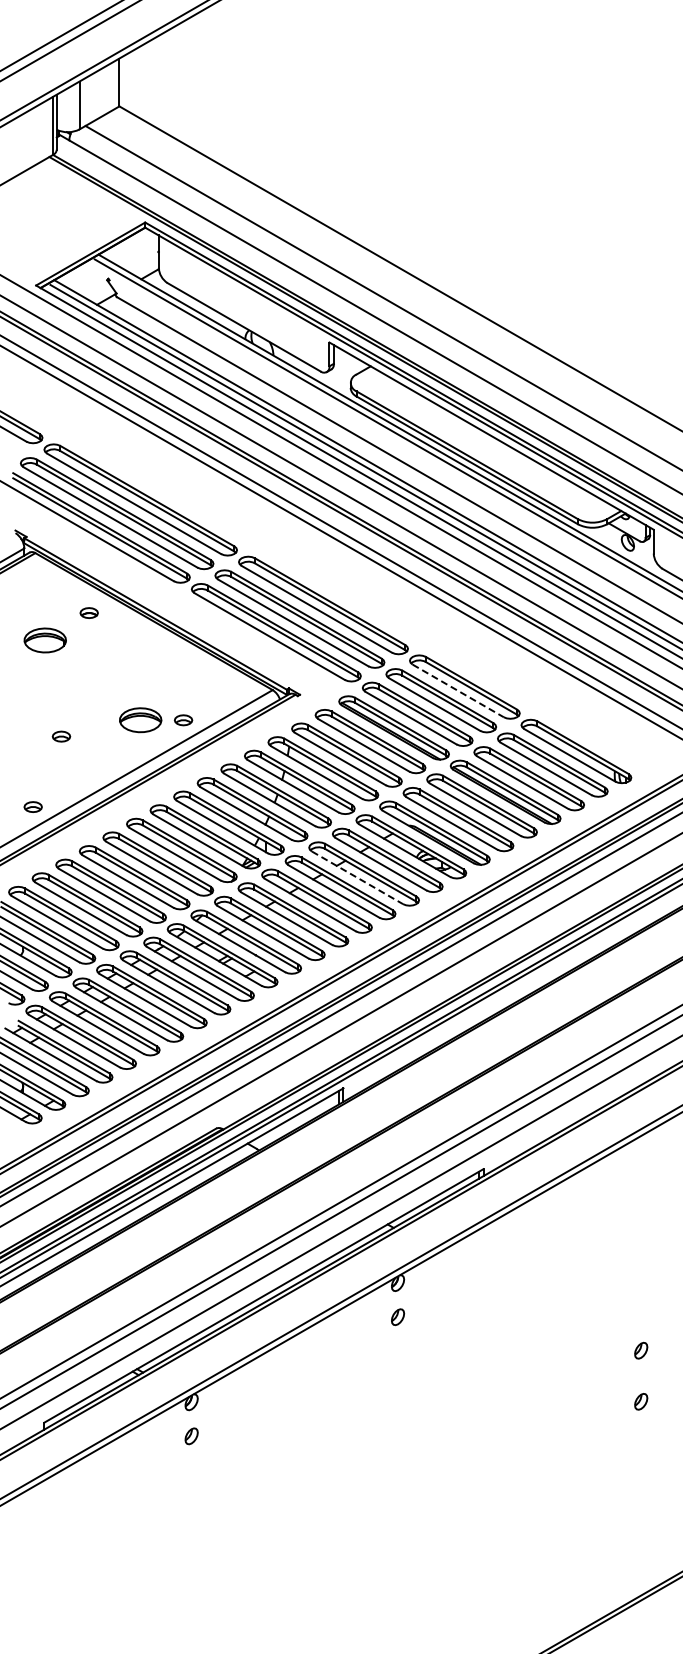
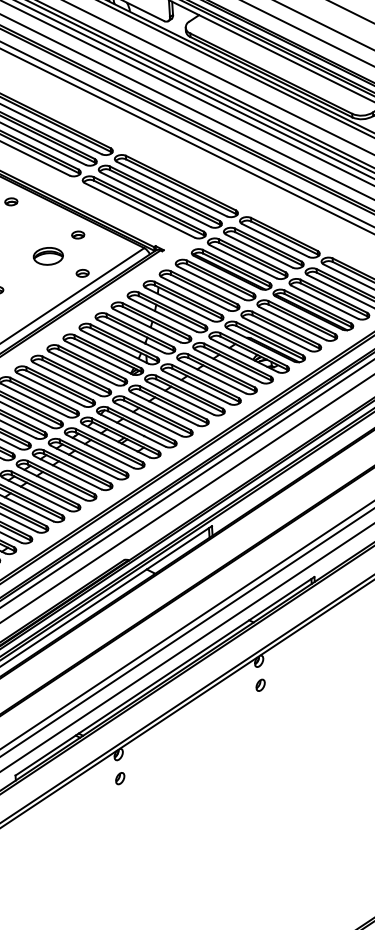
part: (180, 665) -> (78, 234), added
line: (458, 690) -> (275, 240), dashed -> solid
part: (140, 720) -> (48, 256), moved
line: (357, 877) -> (212, 376), dashed -> solid

